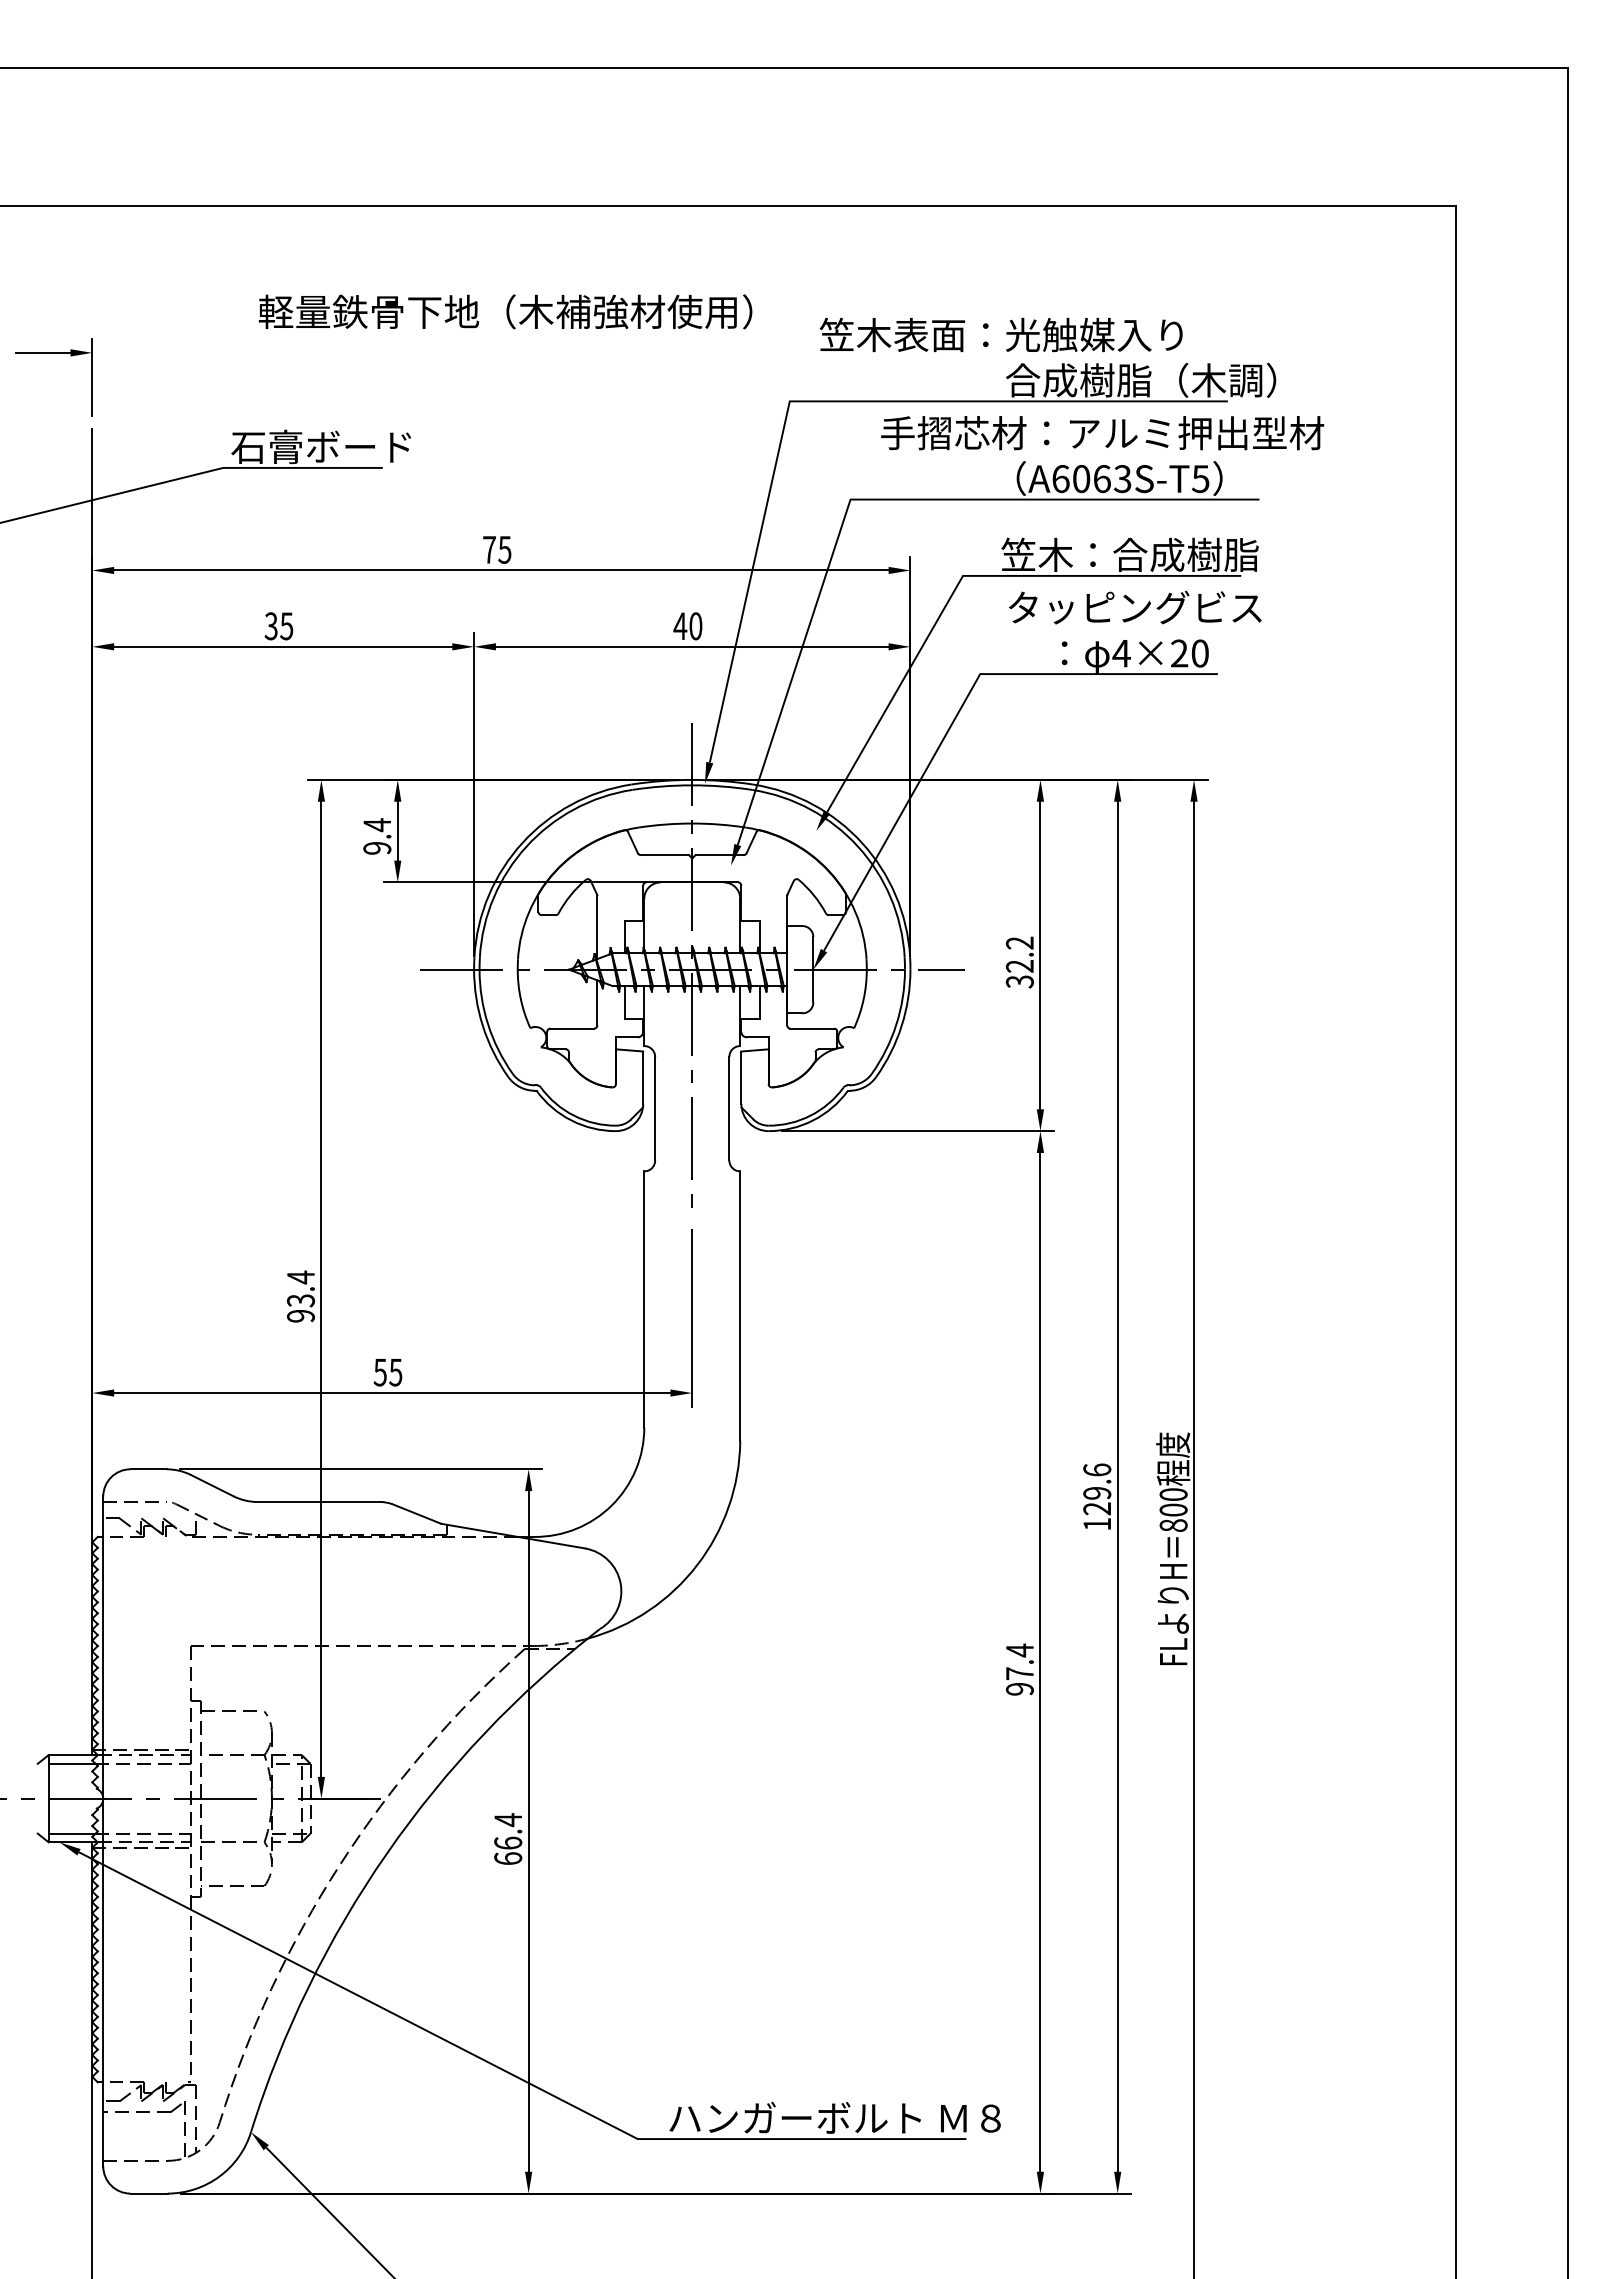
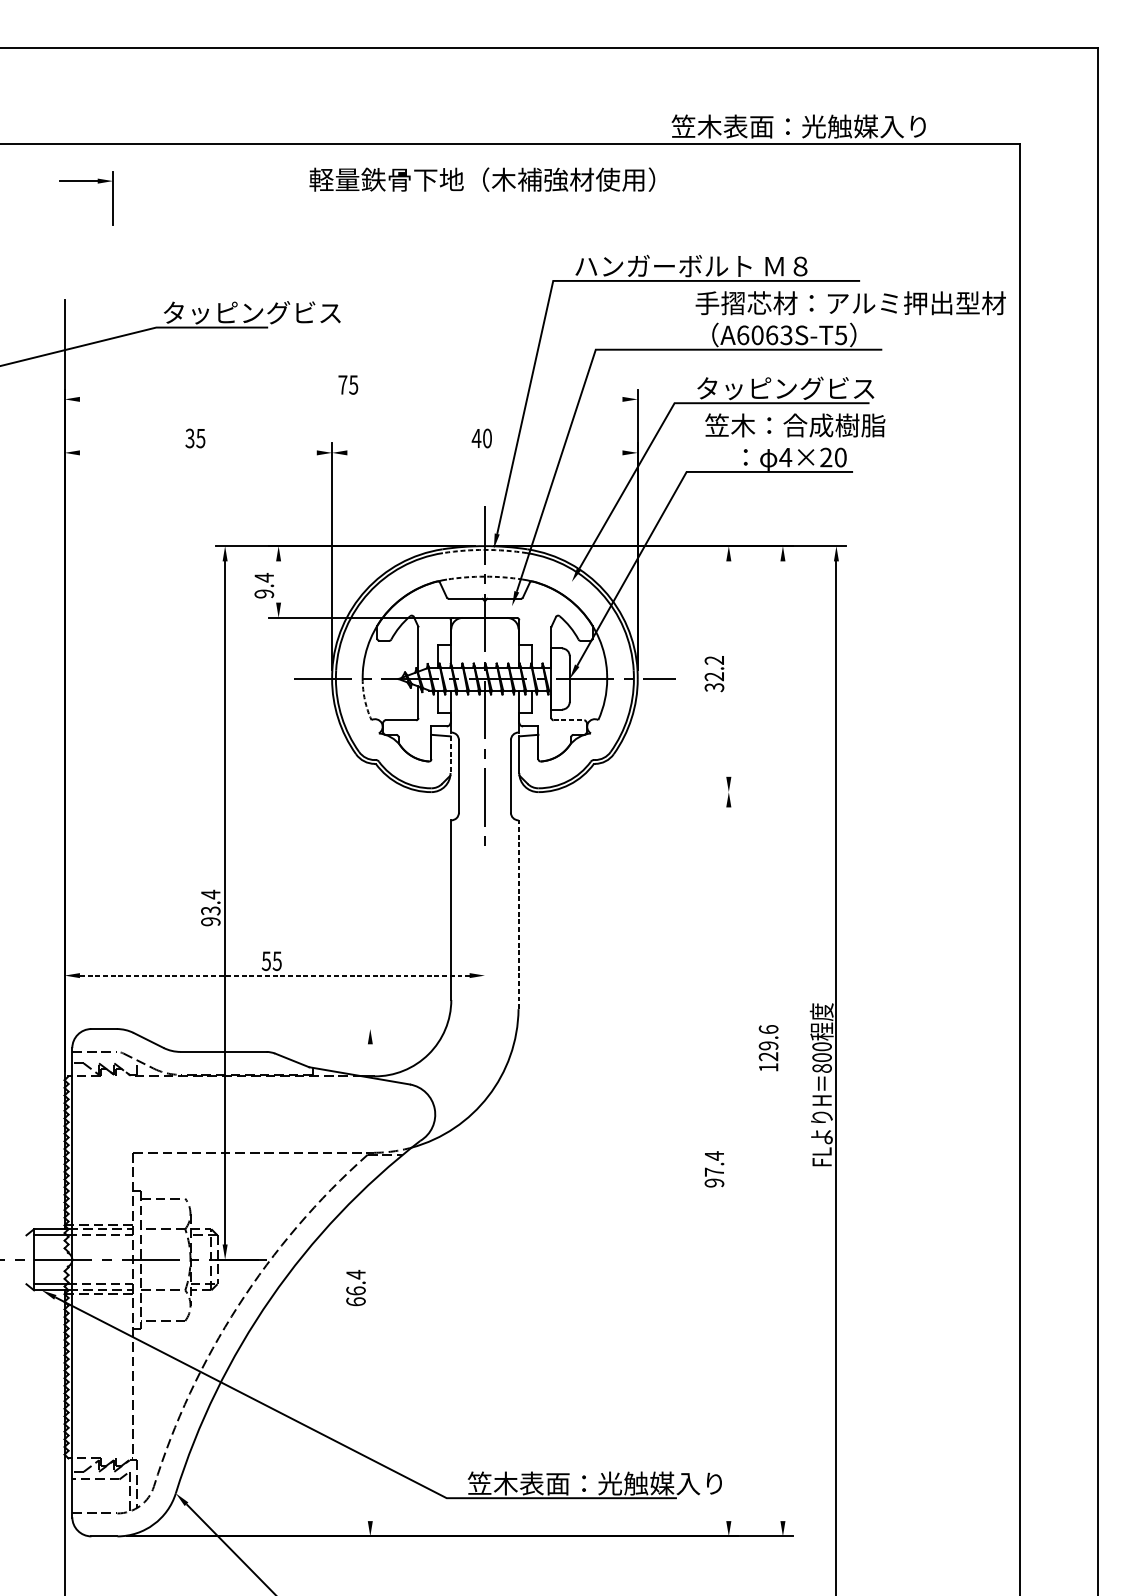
text: (505, 311) -> (482, 179), moved
text: (1000, 334) -> (798, 126), moved
part: (53, 353) -> (85, 181), moved
text: (1048, 379) -> (734, 265), 合成樹脂（木調） -> ハンガーボルト Ｍ８
text: (1102, 433) -> (850, 303), moved
text: (358, 446) -> (251, 312), 石膏ボード -> タッピングビス
text: (1126, 554) -> (789, 388), 笠木：合成樹脂 -> タッピングビス
line: (501, 570) -> (351, 399), removed
text: (1134, 607) -> (794, 425), タッピングビス -> 笠木：合成樹脂
line: (283, 646) -> (198, 452), removed
line: (691, 646) -> (484, 452), removed
arc: (692, 785) -> (485, 550), solid -> dashed
arc: (692, 823) -> (485, 576), solid -> dashed
line: (397, 830) -> (278, 581), removed
line: (1040, 955) -> (728, 669), removed
arc: (520, 999) -> (364, 699), solid -> dashed
line: (812, 1028) -> (569, 720), solid -> dashed
line: (643, 1078) -> (450, 755), solid -> dashed
line: (918, 1131) -> (643, 792), removed
line: (740, 1306) -> (518, 914), solid -> dashed
line: (692, 1317) -> (485, 922), removed
line: (392, 1393) -> (274, 975), solid -> dashed
line: (361, 1469) -> (253, 1029), removed
line: (1117, 1486) -> (782, 1041), removed
line: (1040, 1661) -> (728, 1163), removed
line: (528, 1831) -> (370, 1282), removed
text: (848, 2118) -> (594, 1483), ハンガーボルト Ｍ８ -> 笠木表面：光触媒入り

